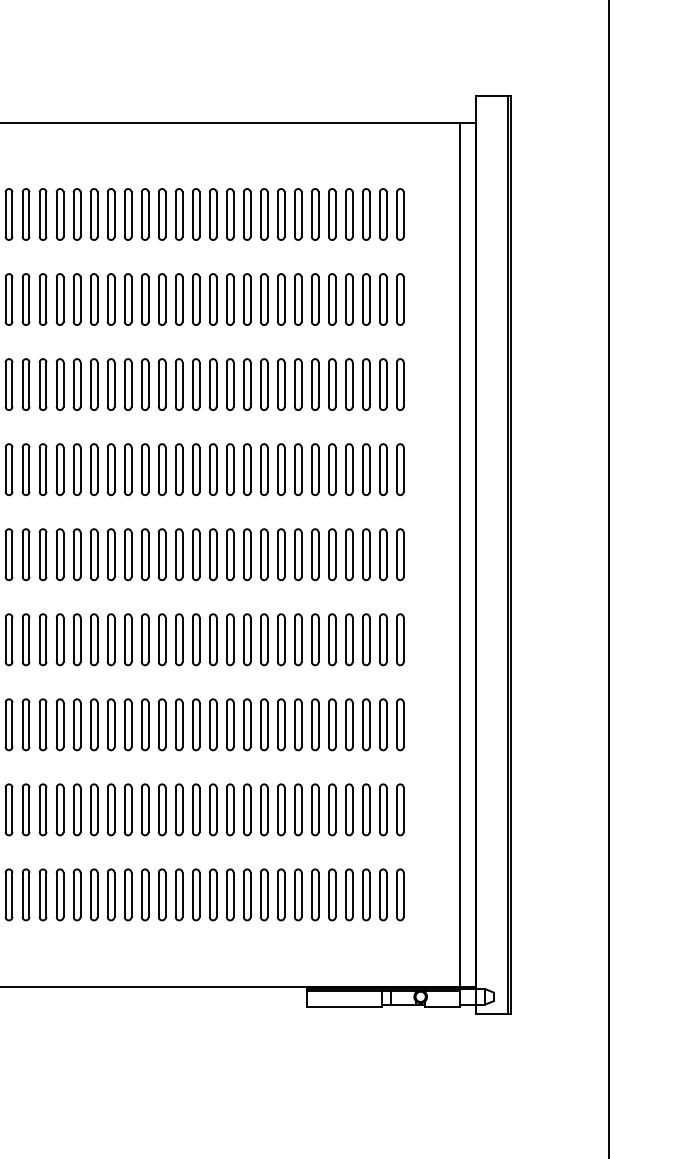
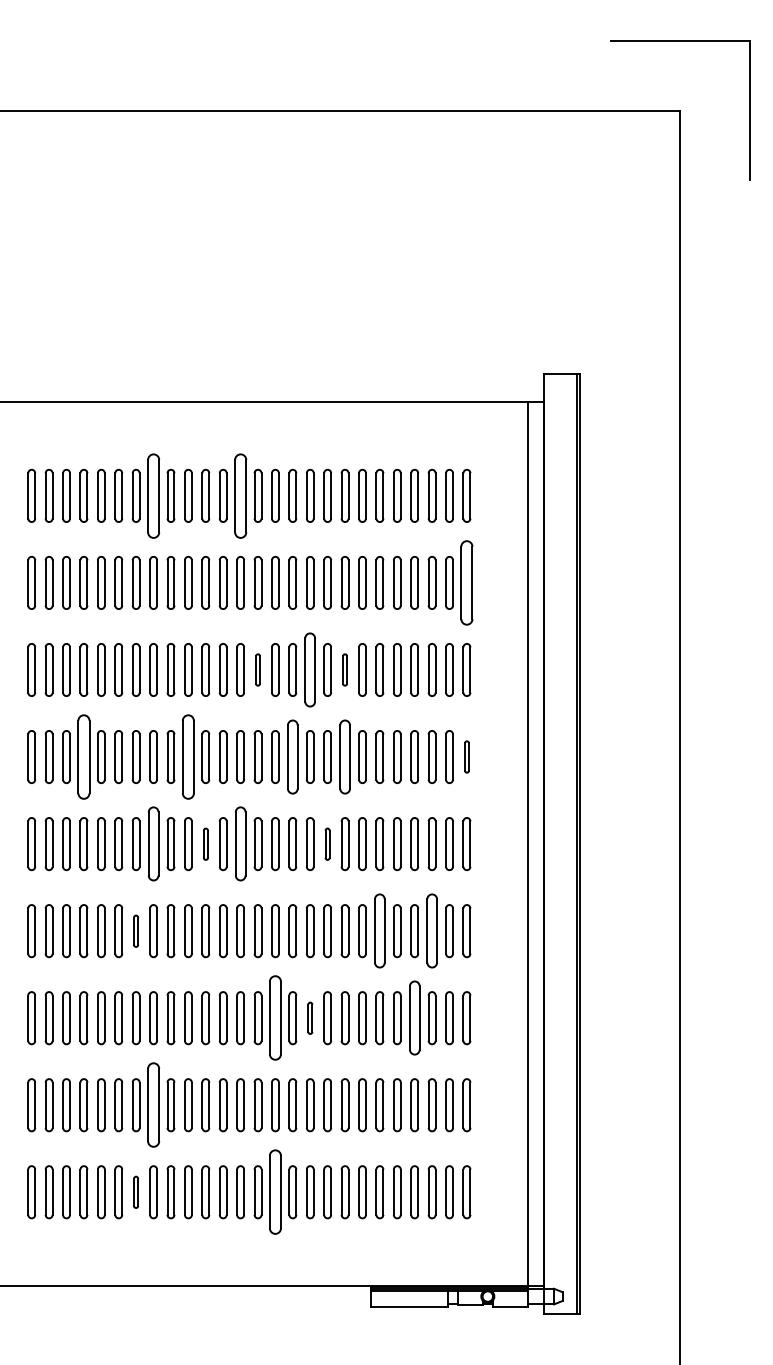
part: (94, 214) -> (153, 495), size x1.6
part: (179, 214) -> (240, 495), size x1.6
part: (399, 299) -> (466, 582), size x1.6
part: (195, 384) -> (257, 669), size x0.6
part: (247, 384) -> (310, 669), size x1.4
part: (280, 384) -> (344, 669), size x0.6
part: (25, 469) -> (83, 756), size x1.6
part: (128, 469) -> (188, 756), size x1.6
part: (229, 469) -> (292, 756), size x1.4
part: (280, 469) -> (344, 756), size x1.4
part: (399, 469) -> (466, 756), size x0.6
part: (94, 555) -> (153, 844), size x1.4
part: (144, 555) -> (205, 844), size x0.6
part: (179, 555) -> (240, 844), size x1.4
part: (264, 555) -> (327, 844), size x0.6
part: (76, 640) -> (135, 931), size x0.6
part: (314, 640) -> (379, 931), size x1.4
part: (365, 640) -> (431, 931), size x1.4
part: (213, 725) -> (275, 1018), size x1.6
part: (247, 725) -> (310, 1018), size x0.6
part: (349, 725) -> (414, 1018), size x1.4
part: (94, 810) -> (153, 1105), size x1.6
part: (76, 895) -> (135, 1192), size x0.6
part: (213, 895) -> (275, 1192), size x1.6

